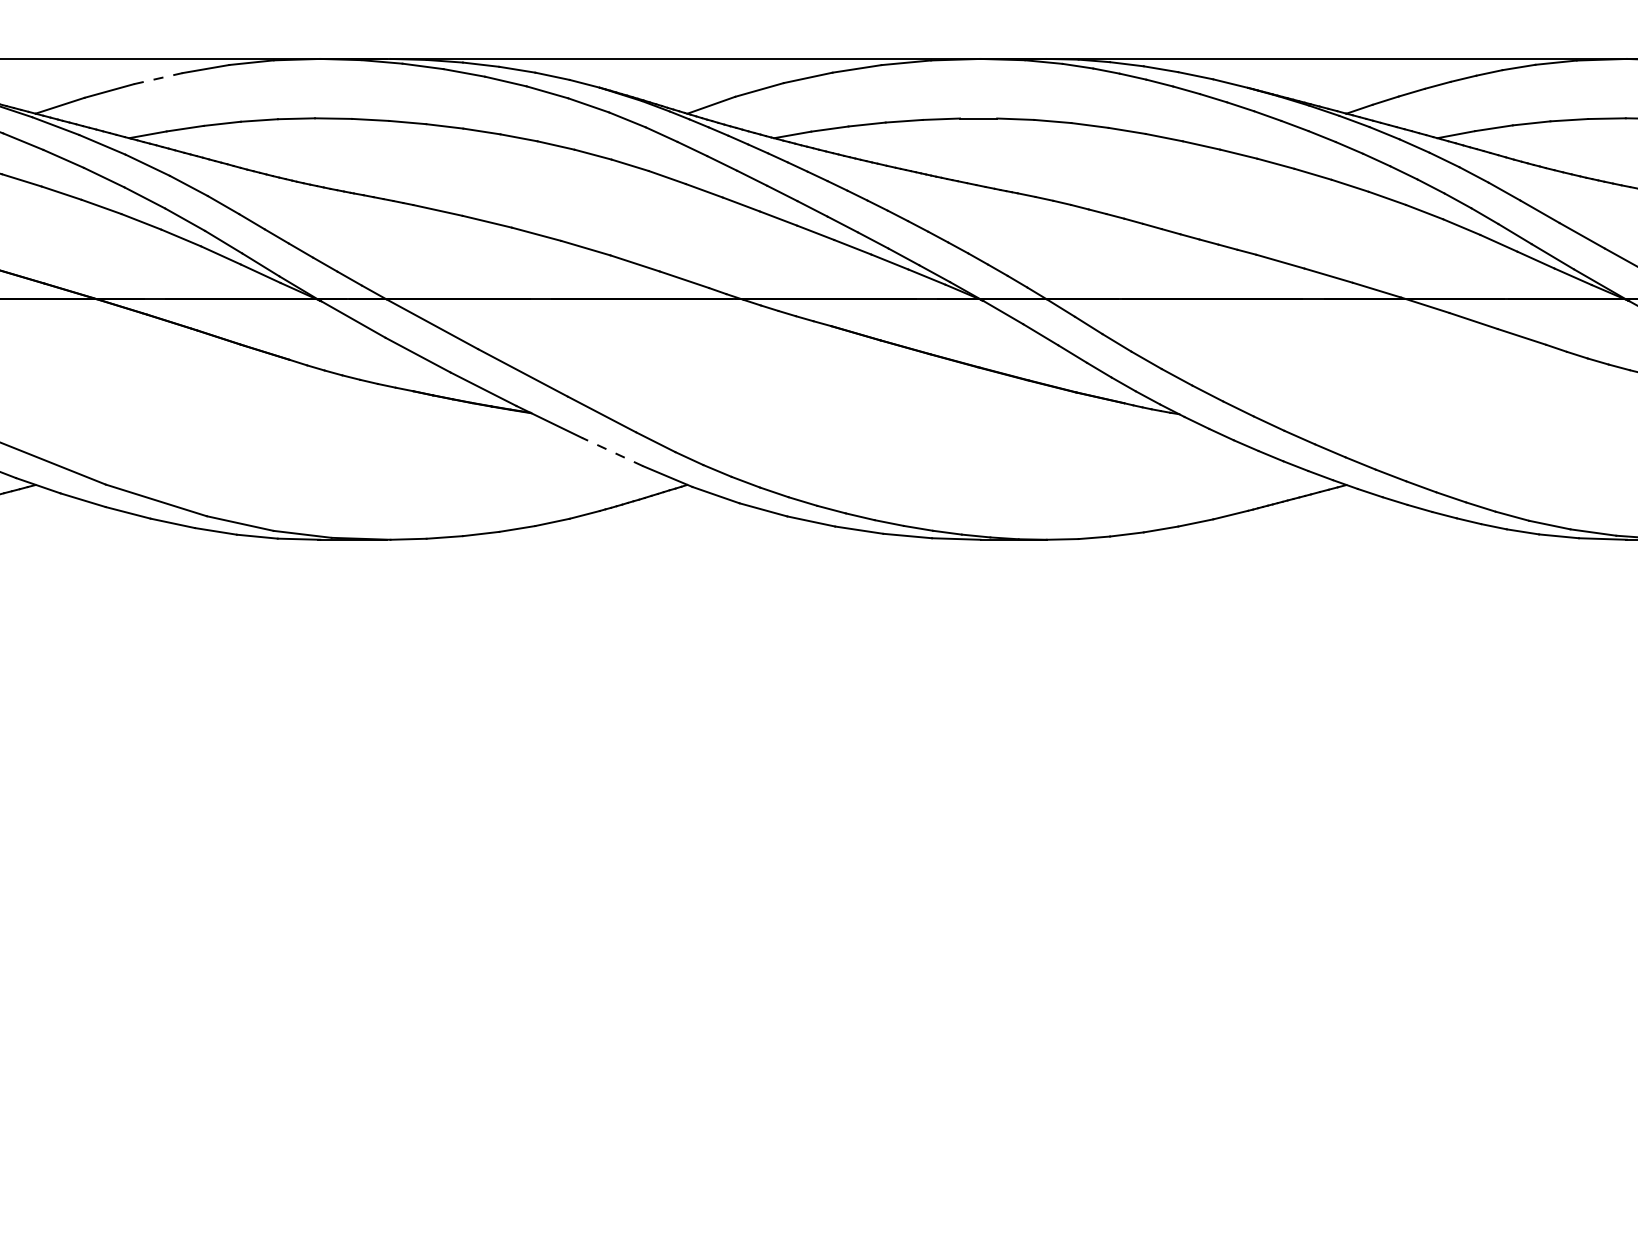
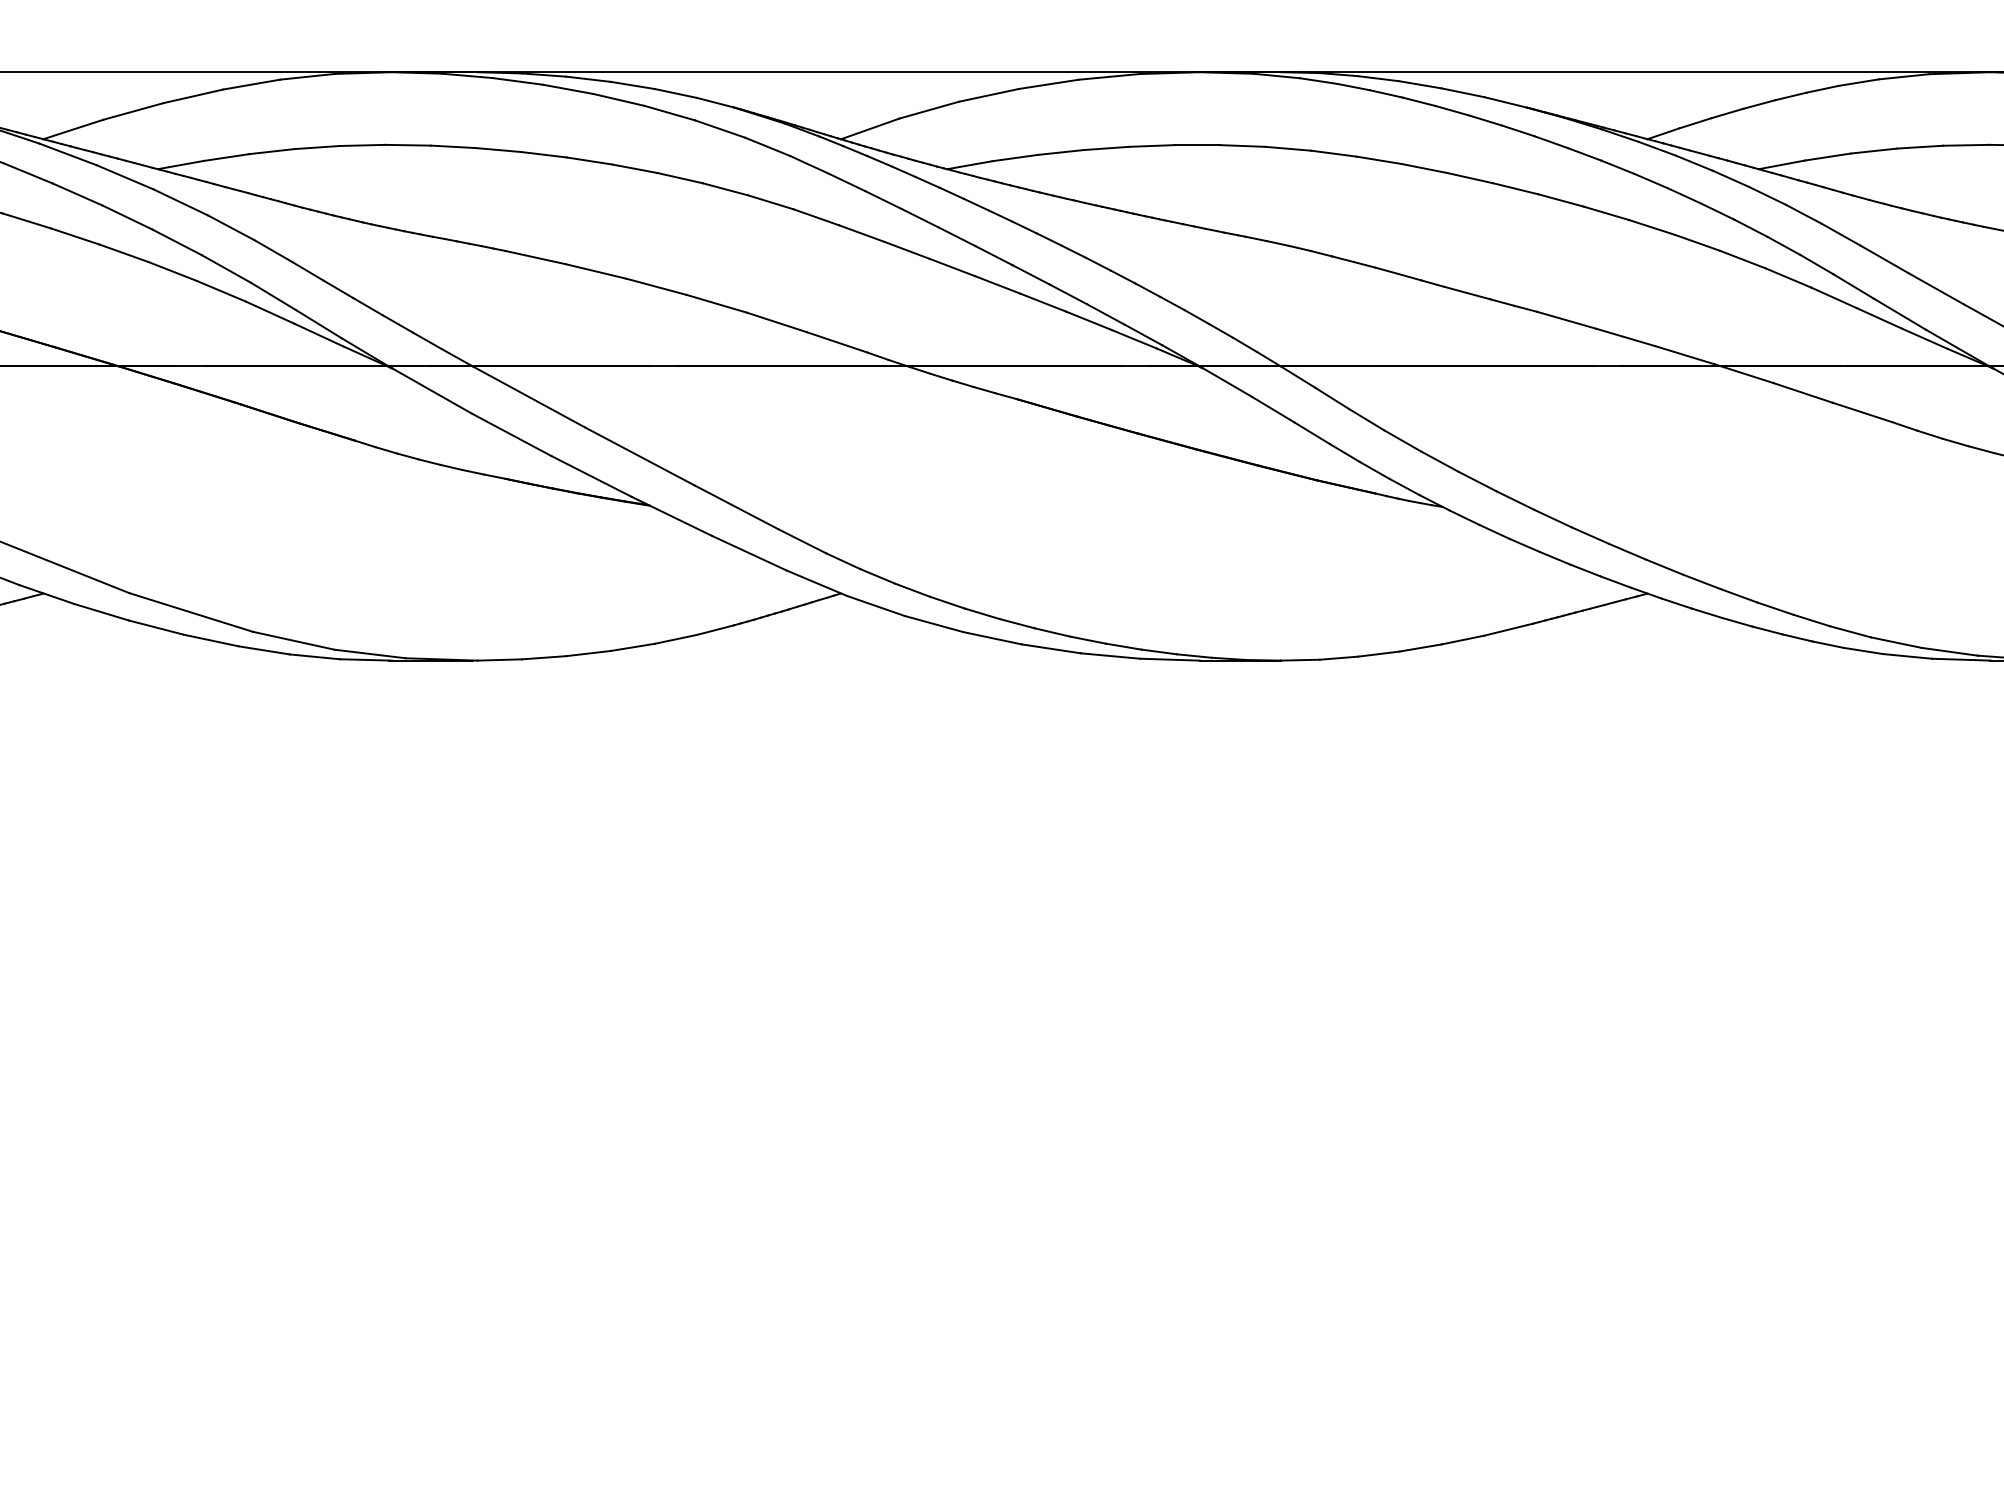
line: (158, 78) -> (193, 96), dashed -> solid
line: (612, 452) -> (749, 553), dashed -> solid

